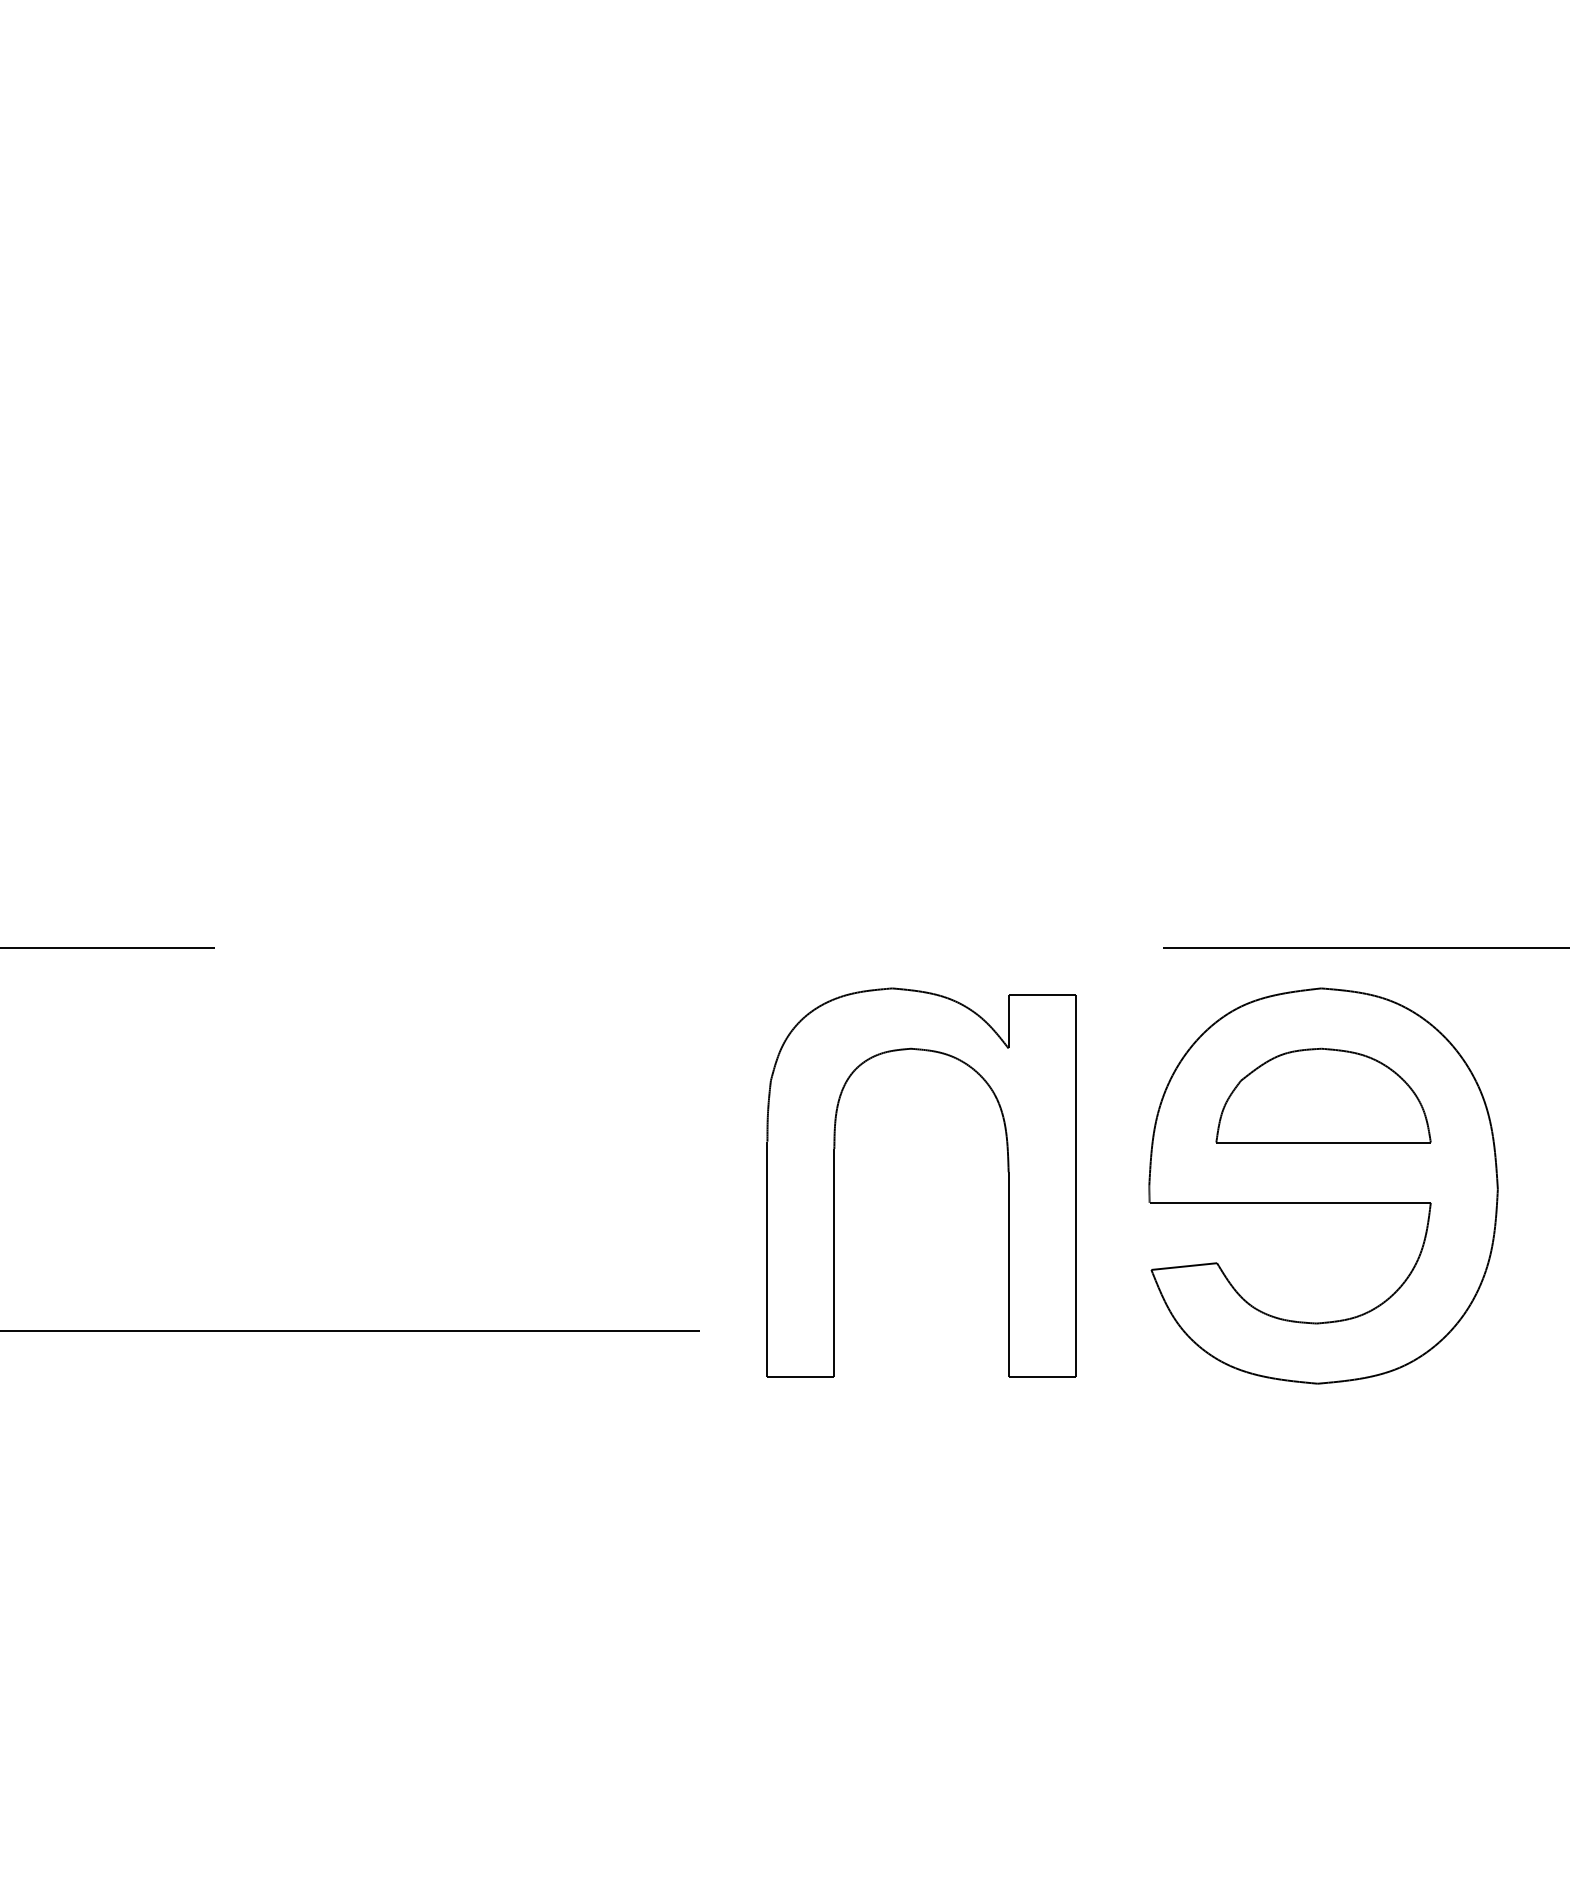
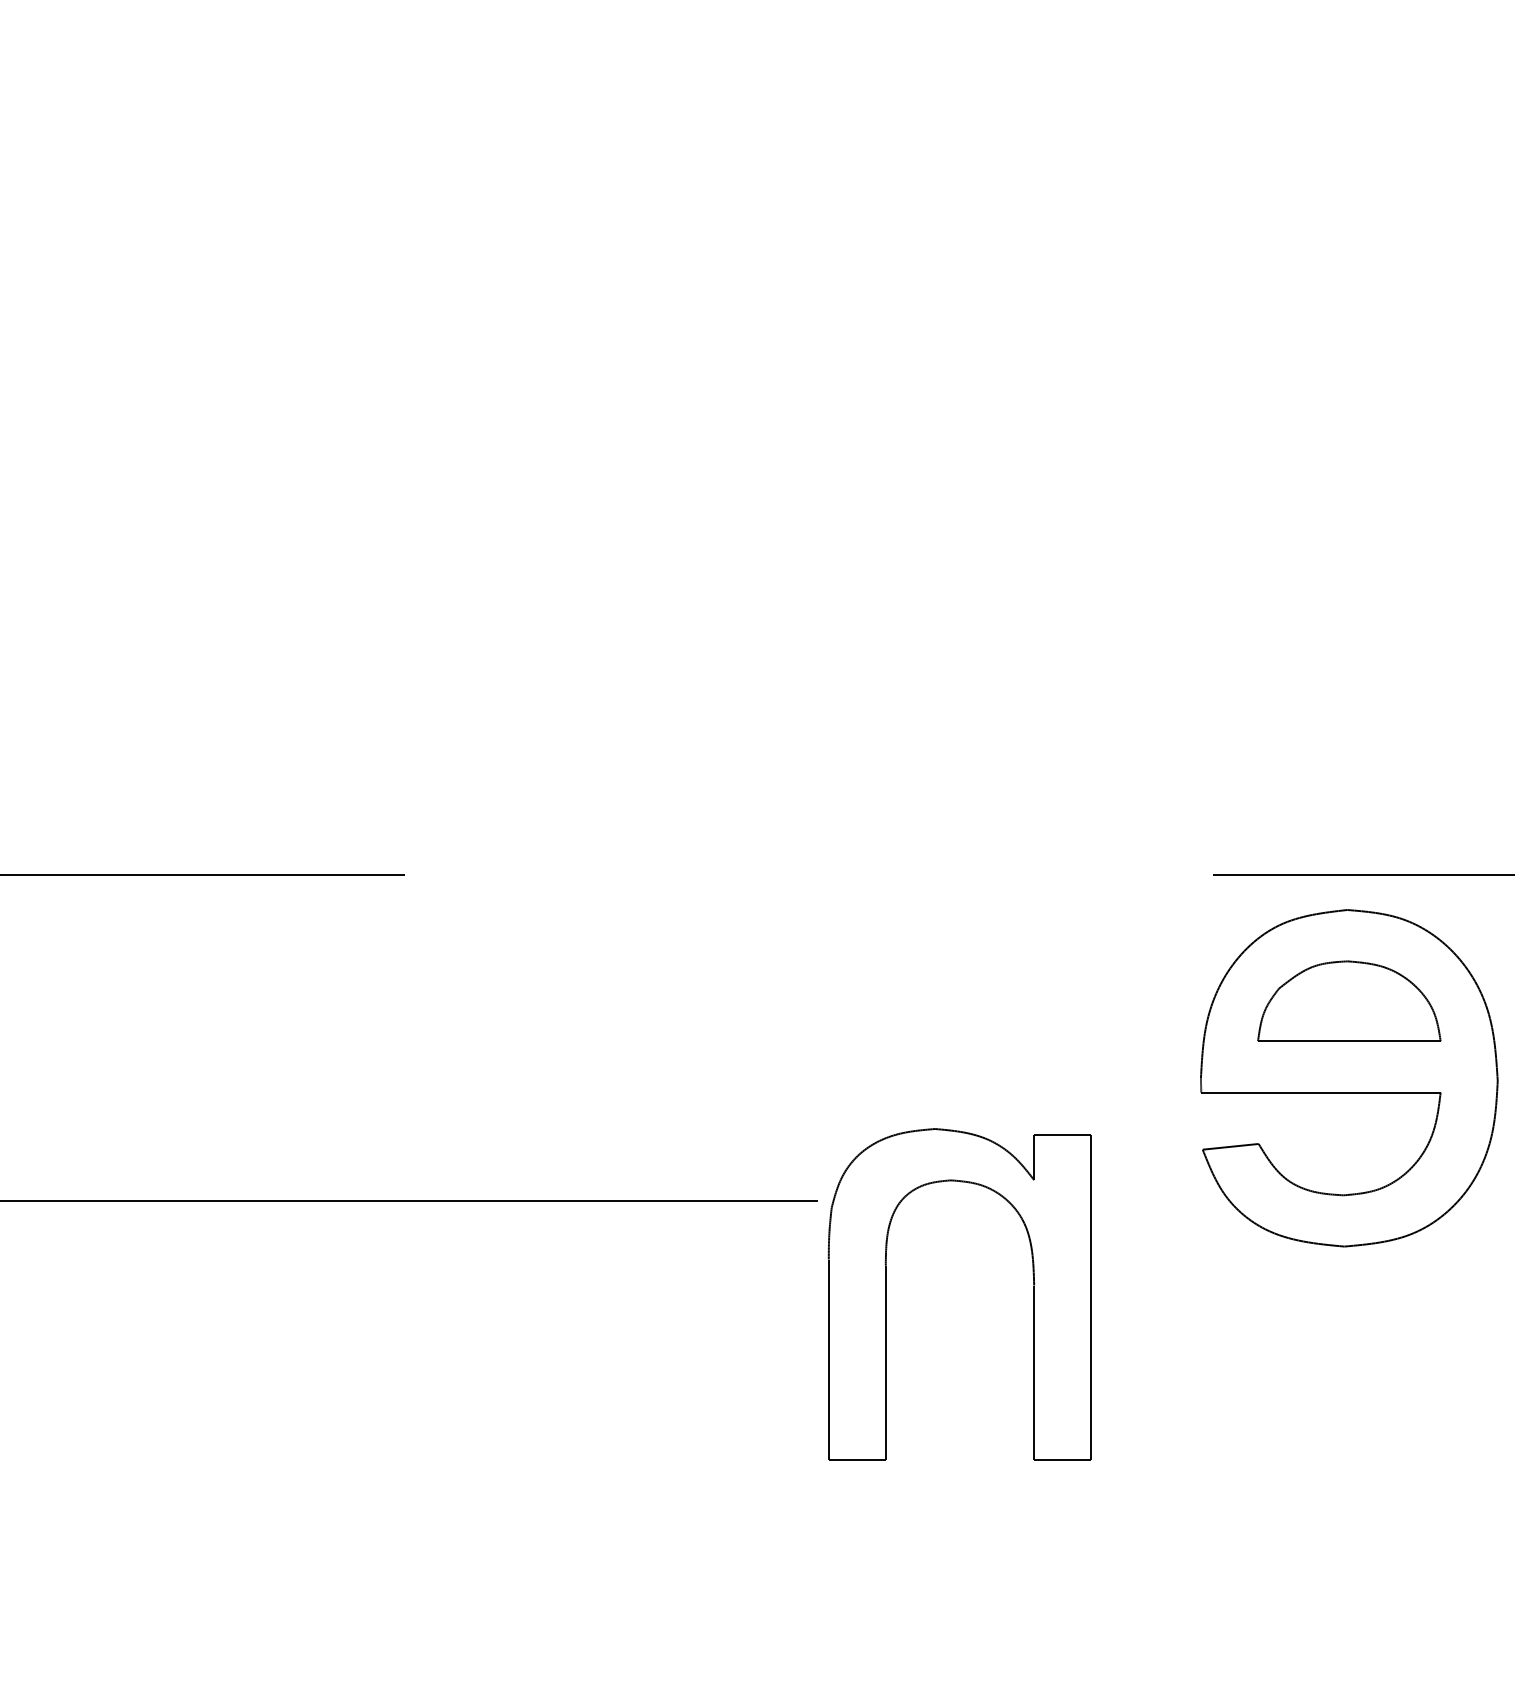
part: (835, 1182) -> (886, 1294), moved

